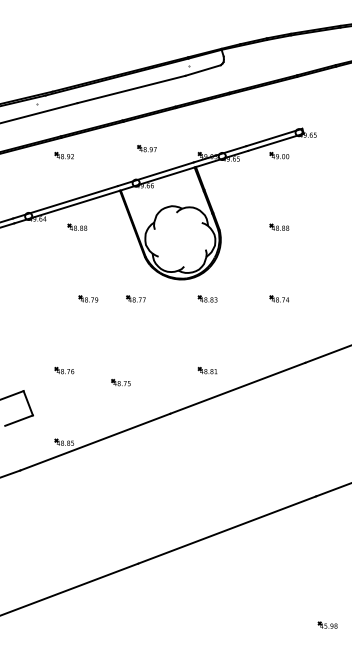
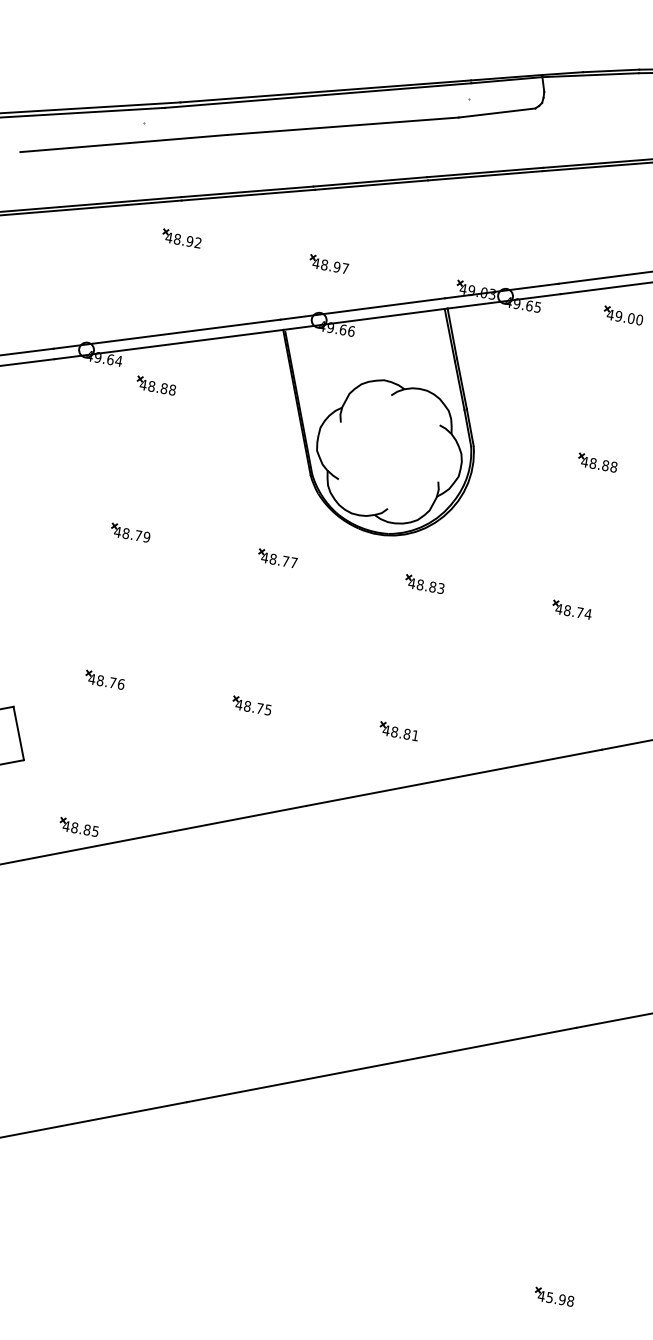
part: (146, 148) -> (327, 263), moved
part: (77, 226) -> (156, 383), moved
part: (88, 298) -> (130, 531), moved
part: (120, 382) -> (250, 704), moved

